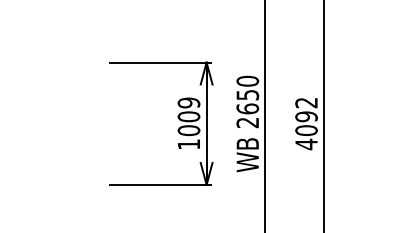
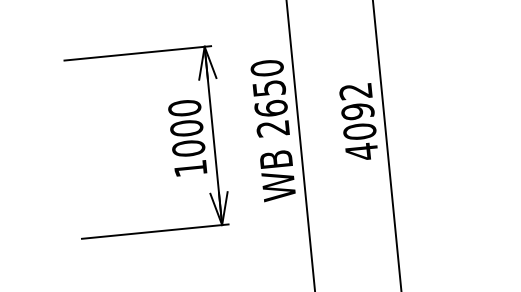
text: (189, 102) -> (185, 107), 1009 -> 1000

